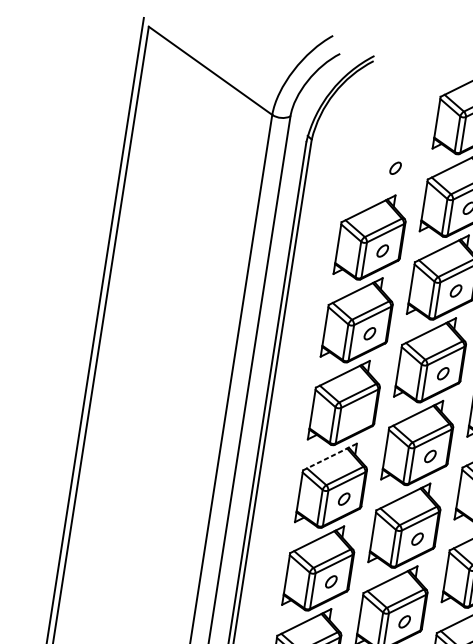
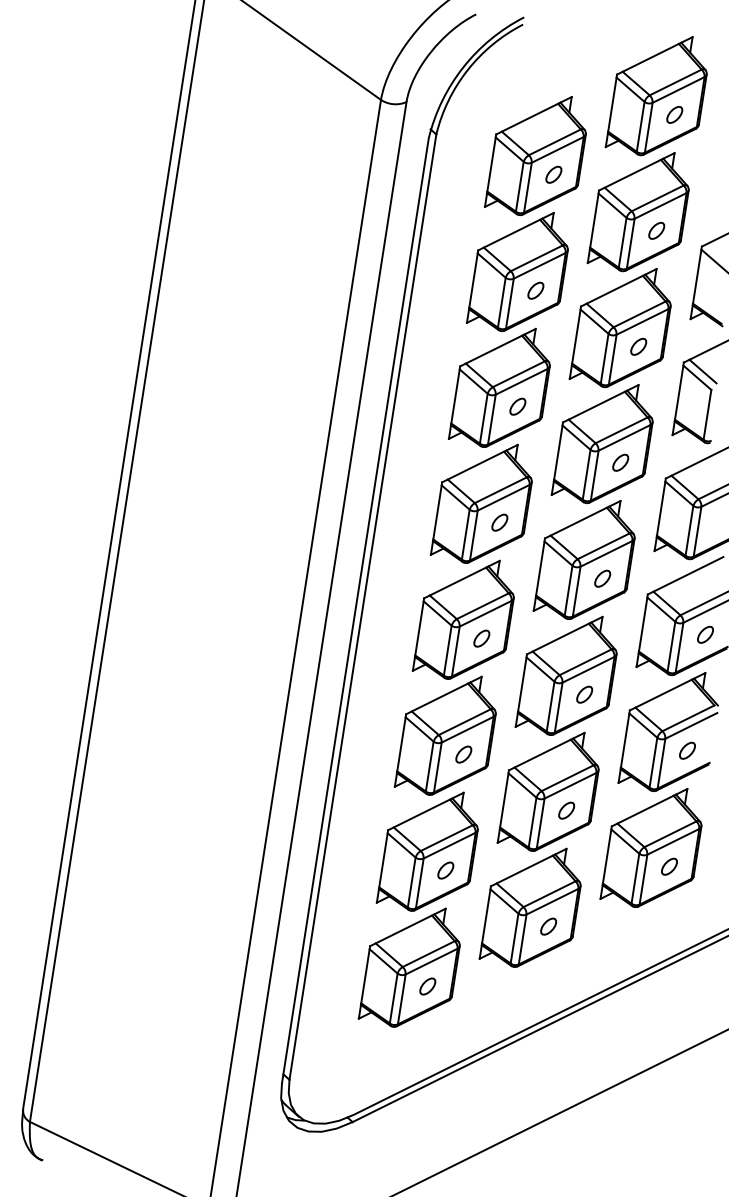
part: (381, 155) -> (534, 156), added
part: (356, 416) -> (499, 522), added
line: (330, 456) -> (462, 579), dashed -> solid

